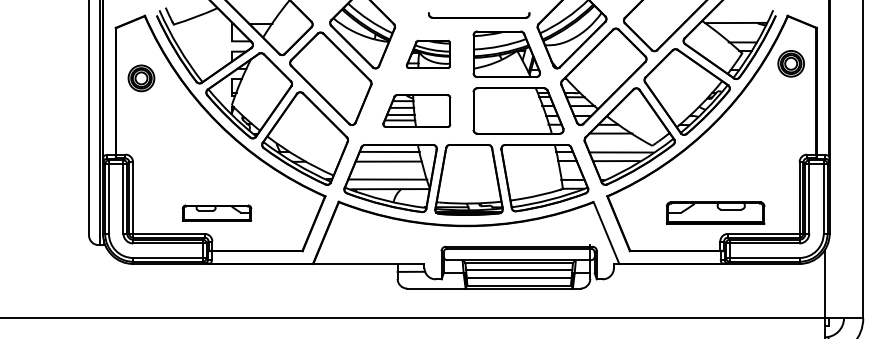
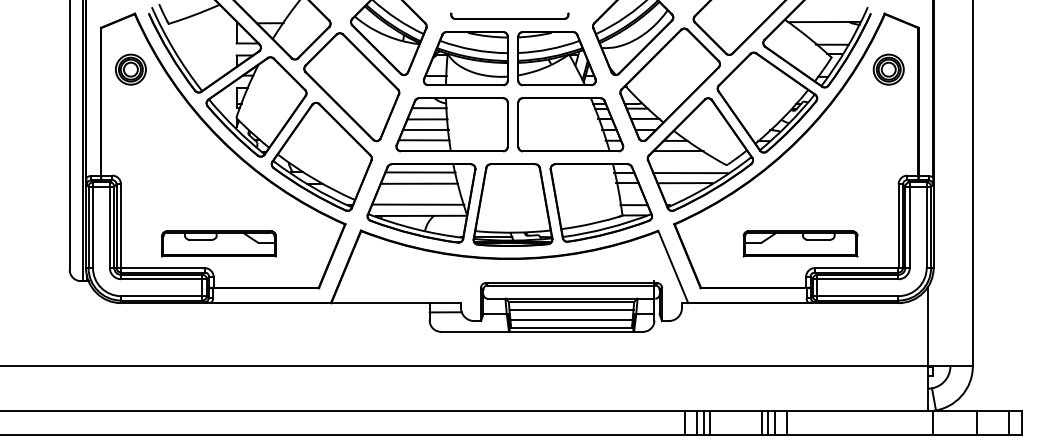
part: (478, 14) -> (509, 15), moved
part: (428, 54) -> (465, 58), size x1.67
part: (141, 78) -> (130, 69), moved
part: (416, 110) -> (451, 124), size x1.43
part: (216, 212) -> (218, 243), size x1.43

